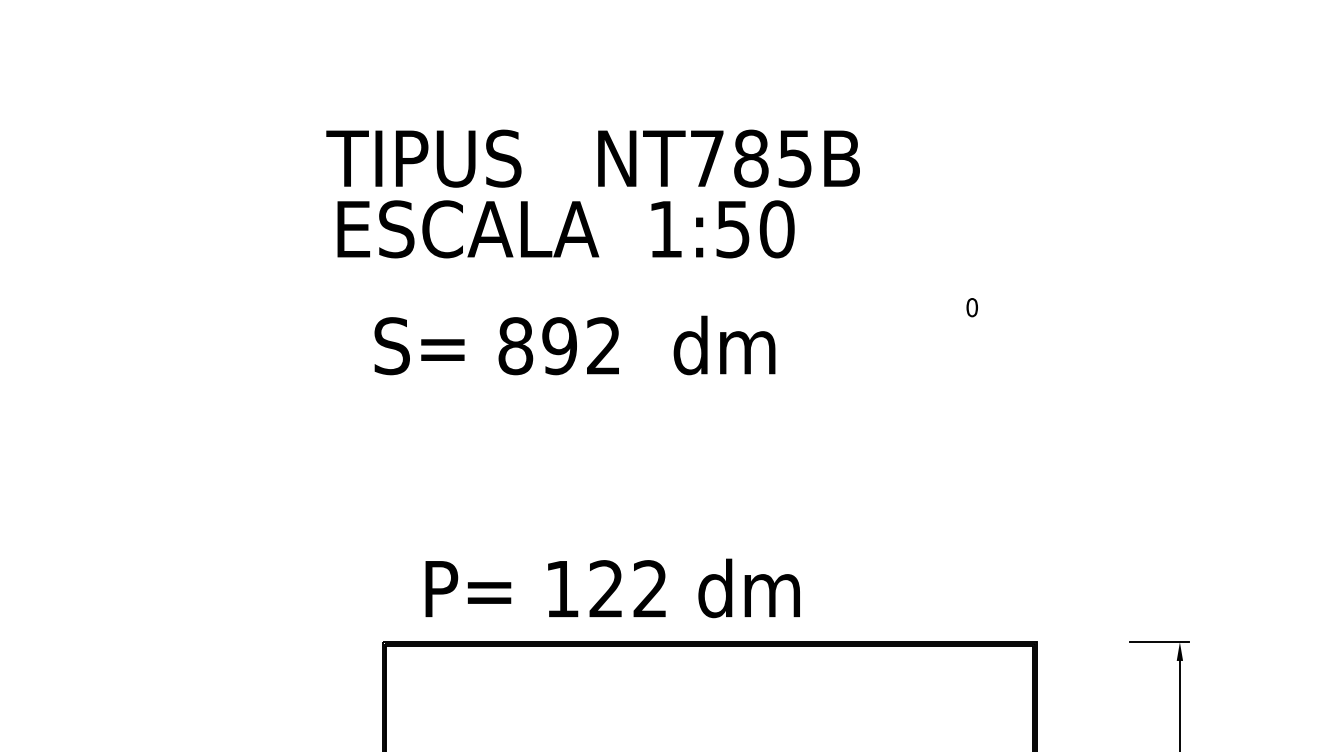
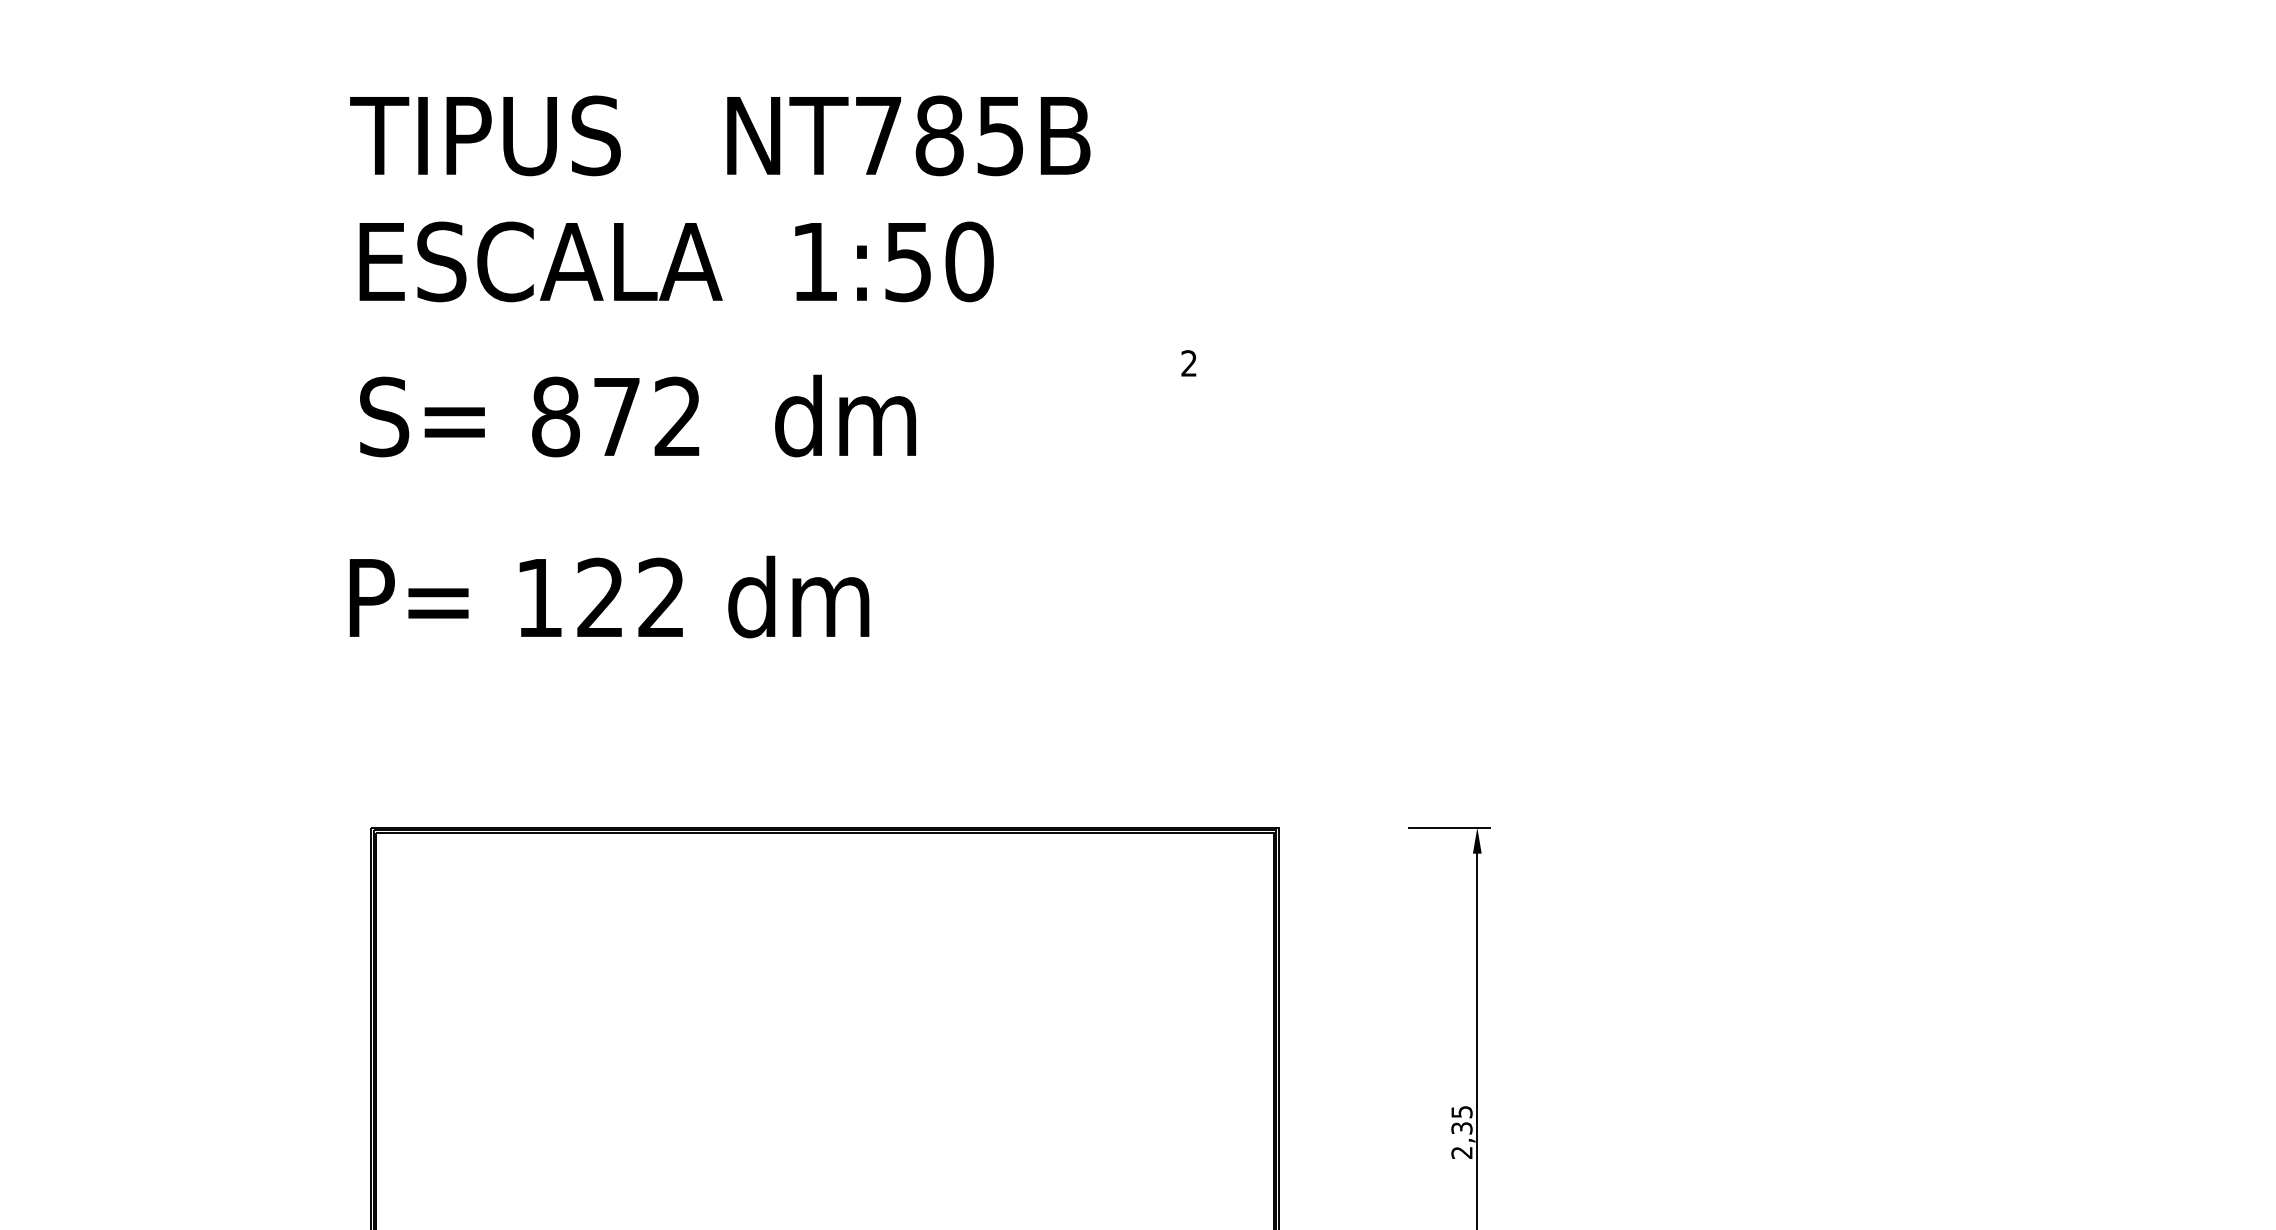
text: (593, 158) -> (720, 135), moved
text: (565, 229) -> (676, 261), moved
text: (972, 307) -> (1189, 363), 0 -> 2
text: (559, 345) -> (616, 416), 892 -> 872
text: (612, 588) -> (609, 596), moved

